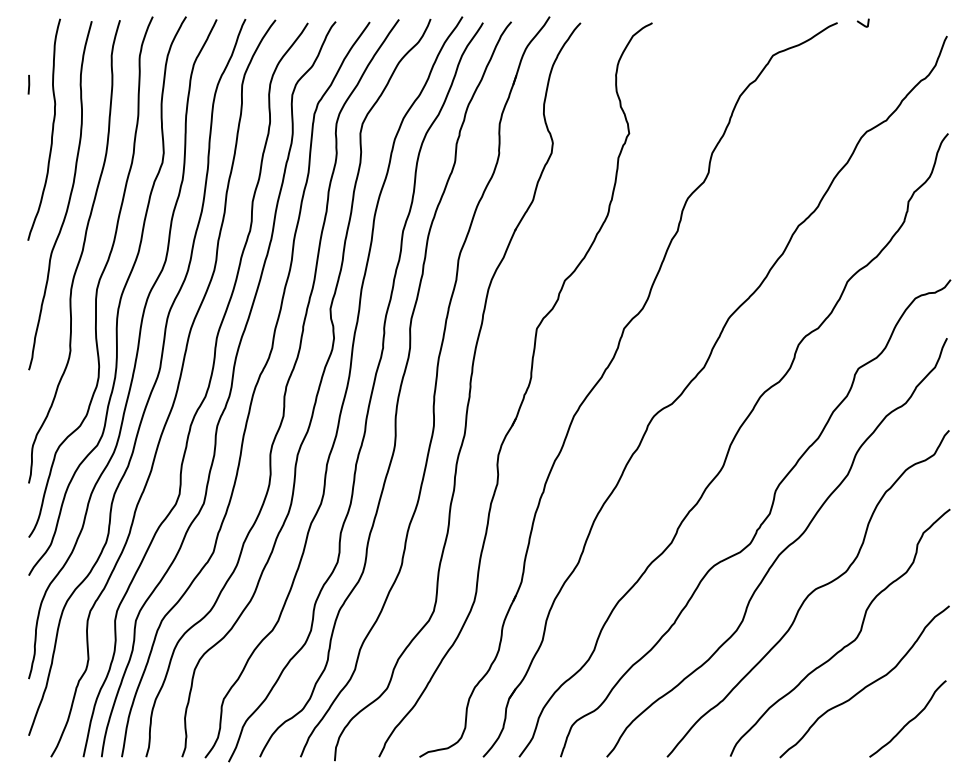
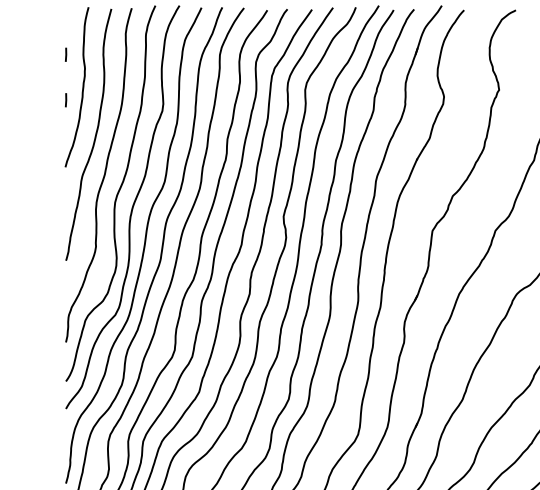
line: (28, 147) -> (65, 100), added

